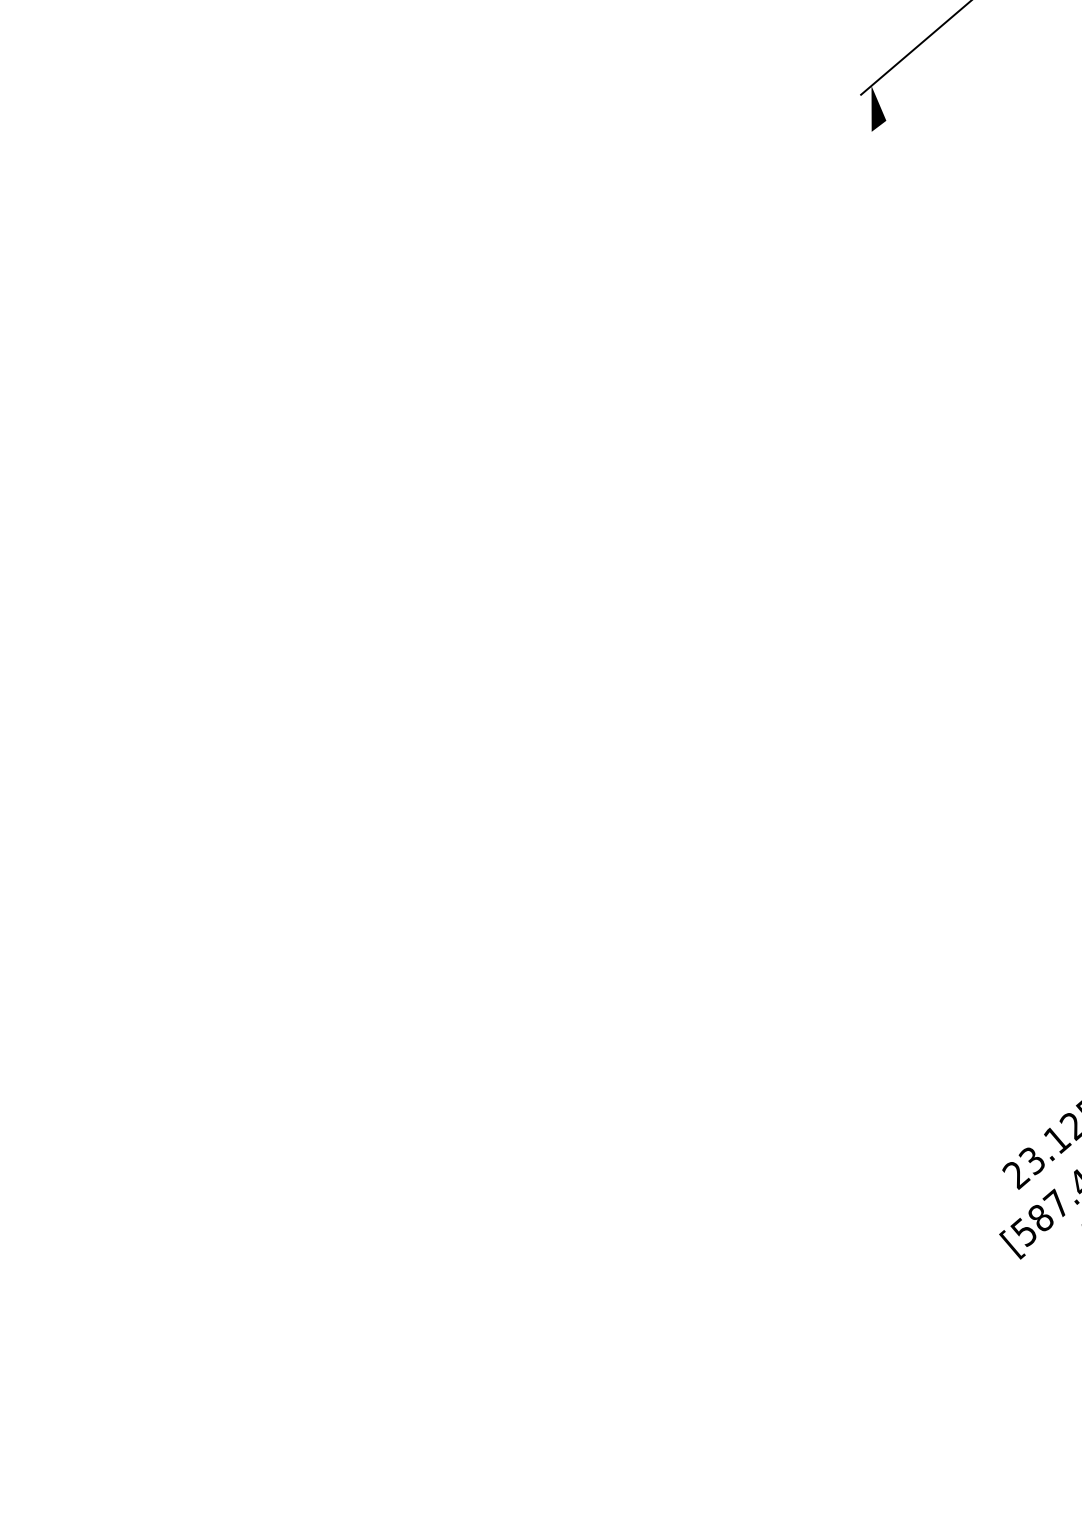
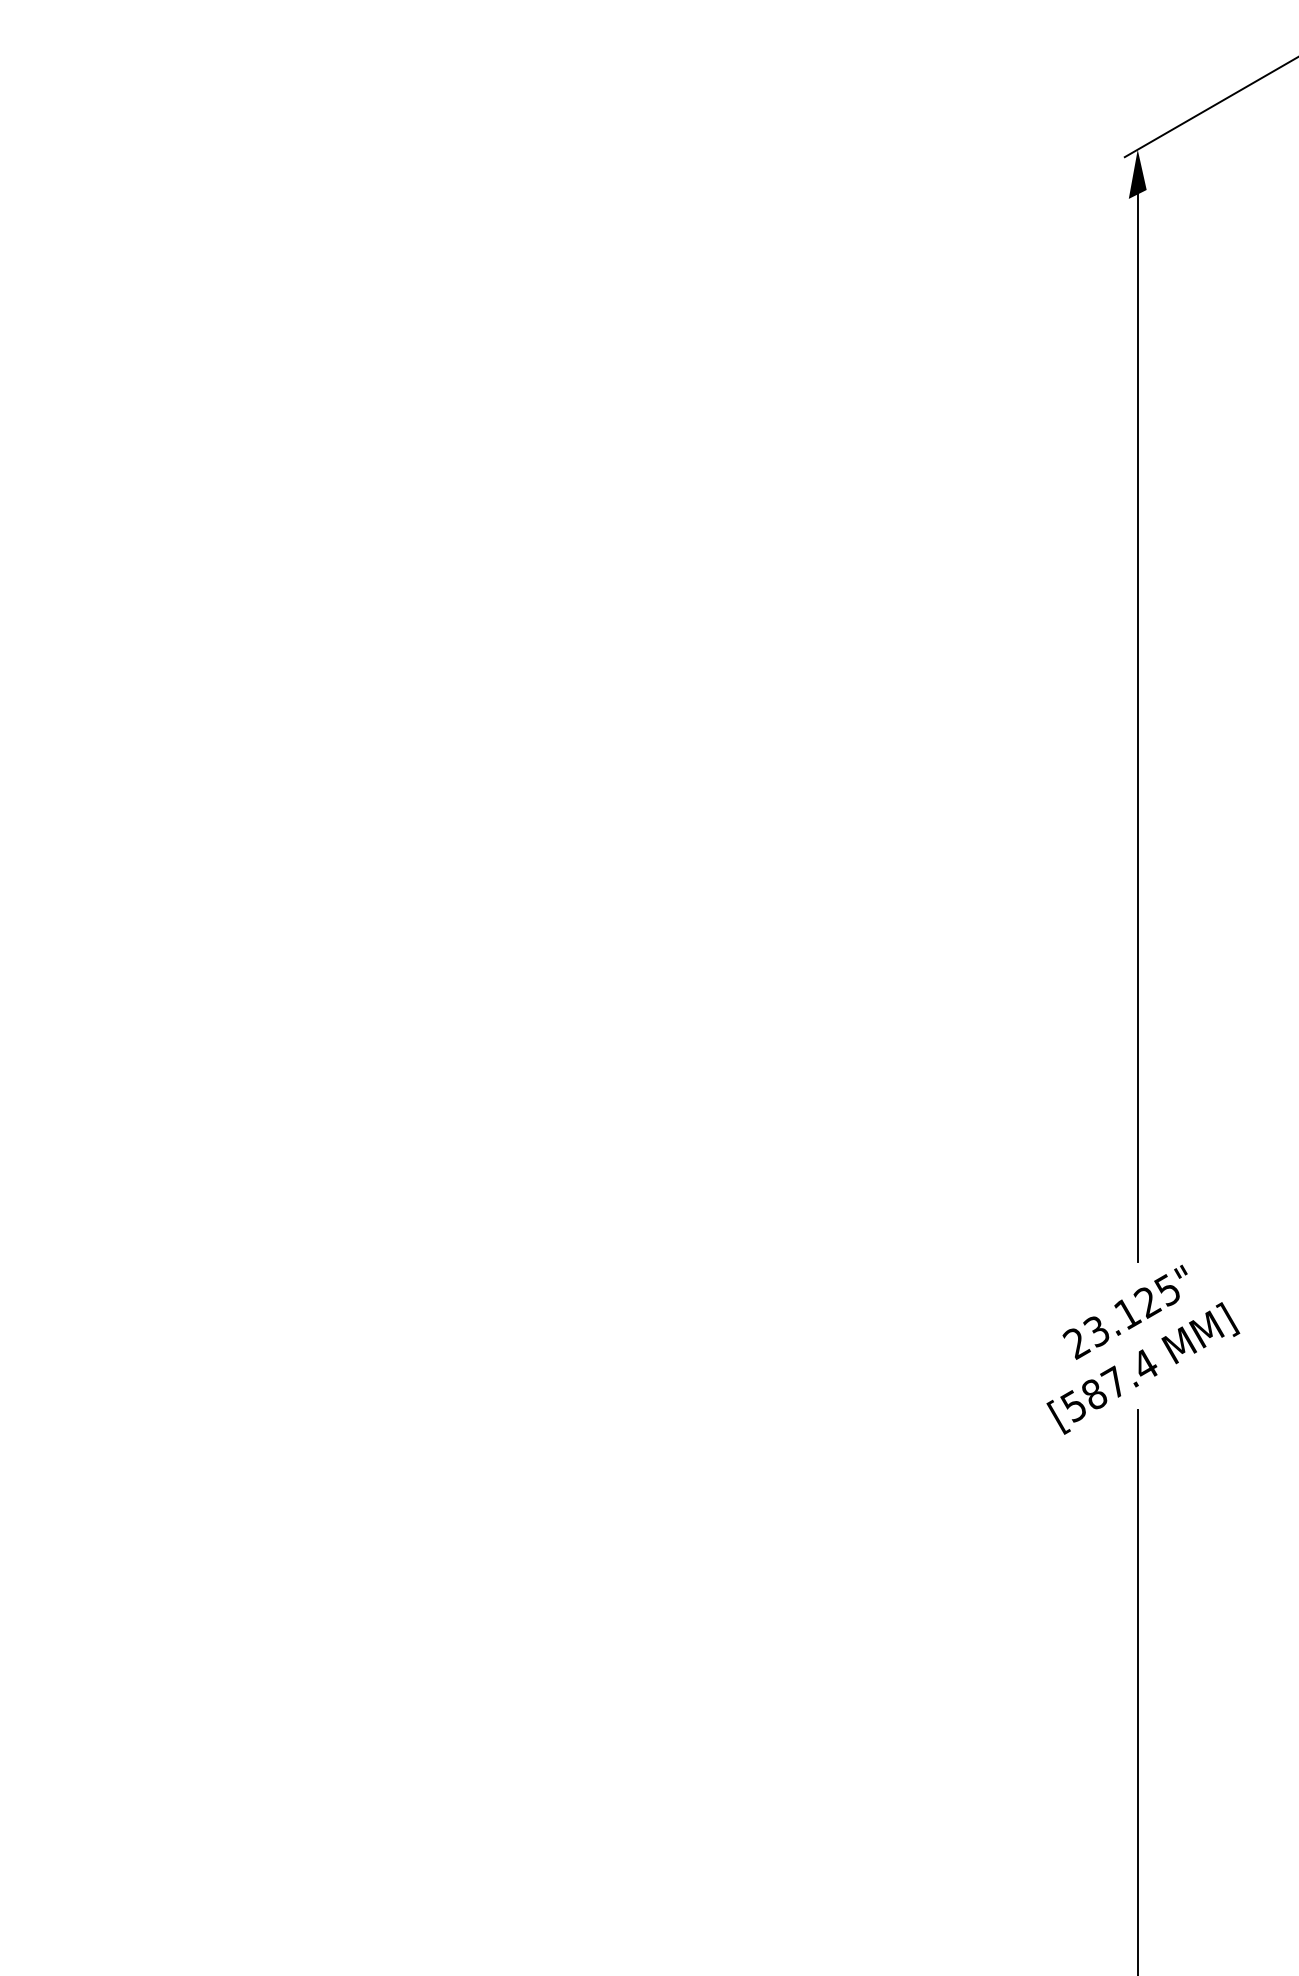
line: (965, 595) -> (1137, 713), added

